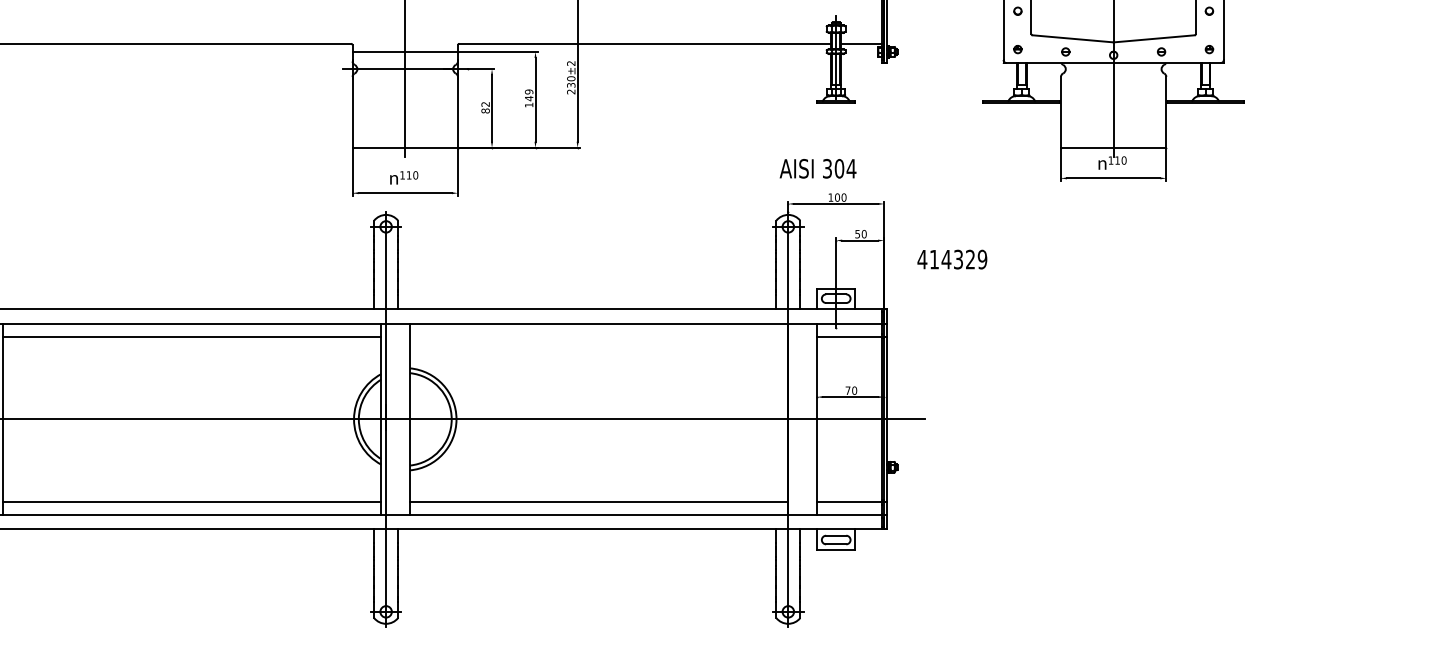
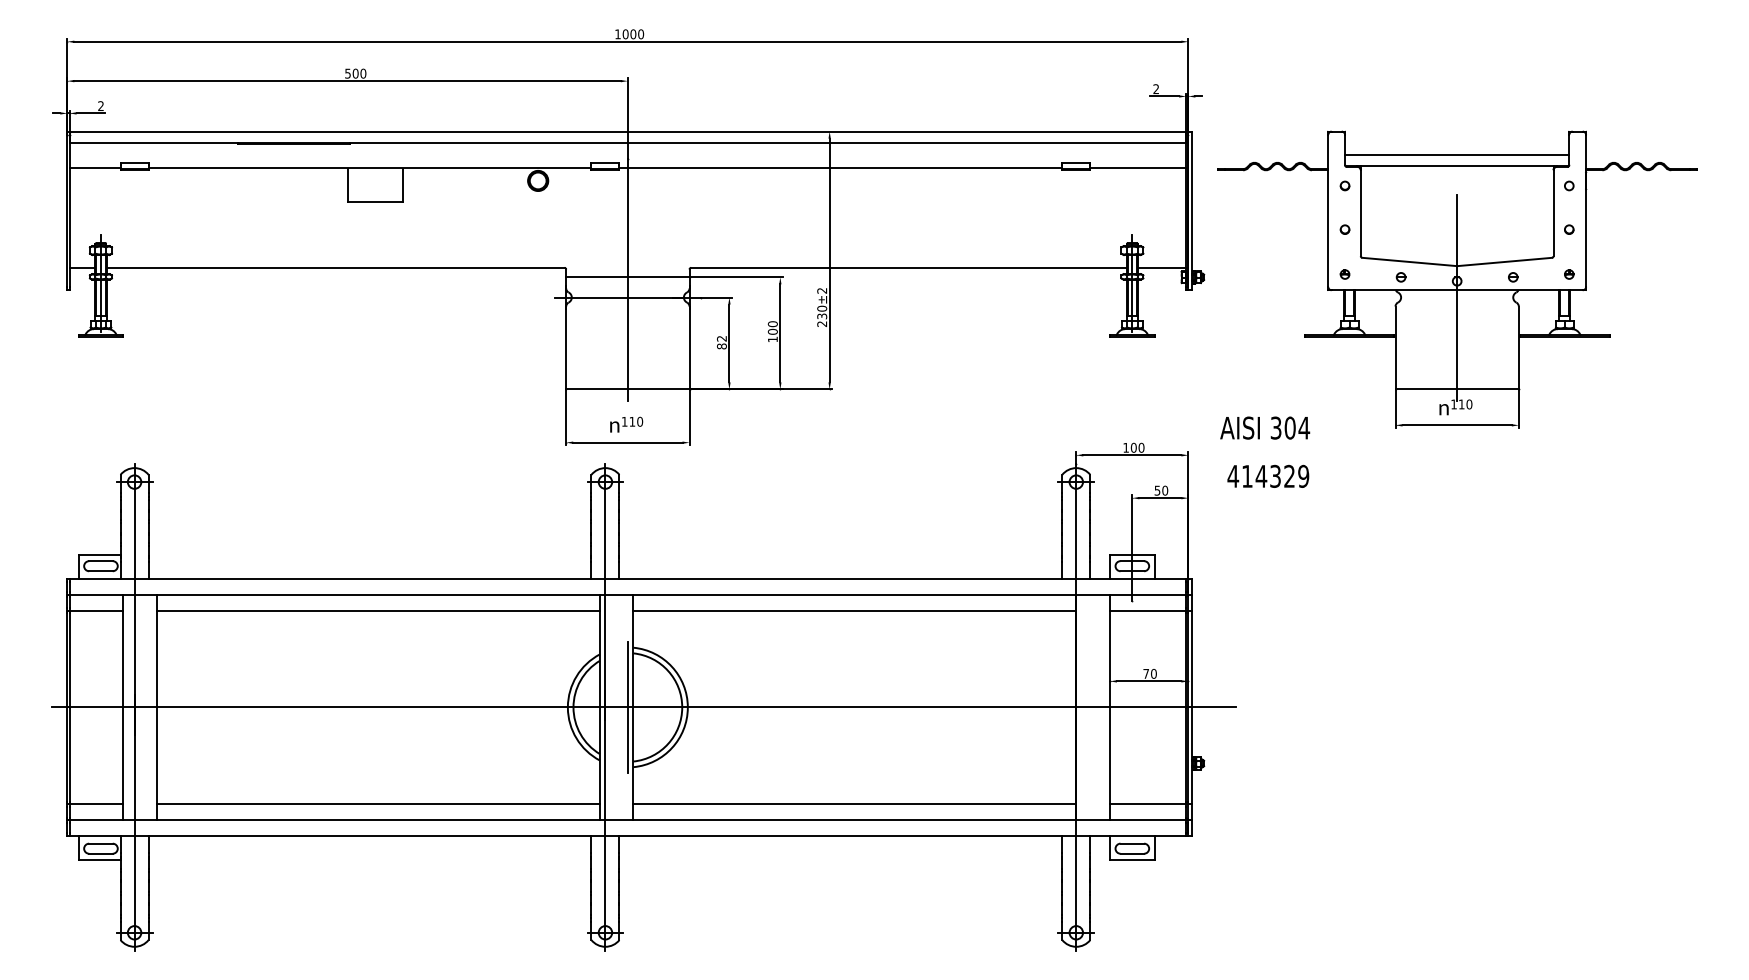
text: (528, 95) -> (772, 328), 149 -> 100
text: (818, 168) -> (1265, 427), moved
text: (952, 258) -> (1268, 475), moved
line: (598, 337) -> (854, 611), added
line: (404, 419) -> (627, 707), added

